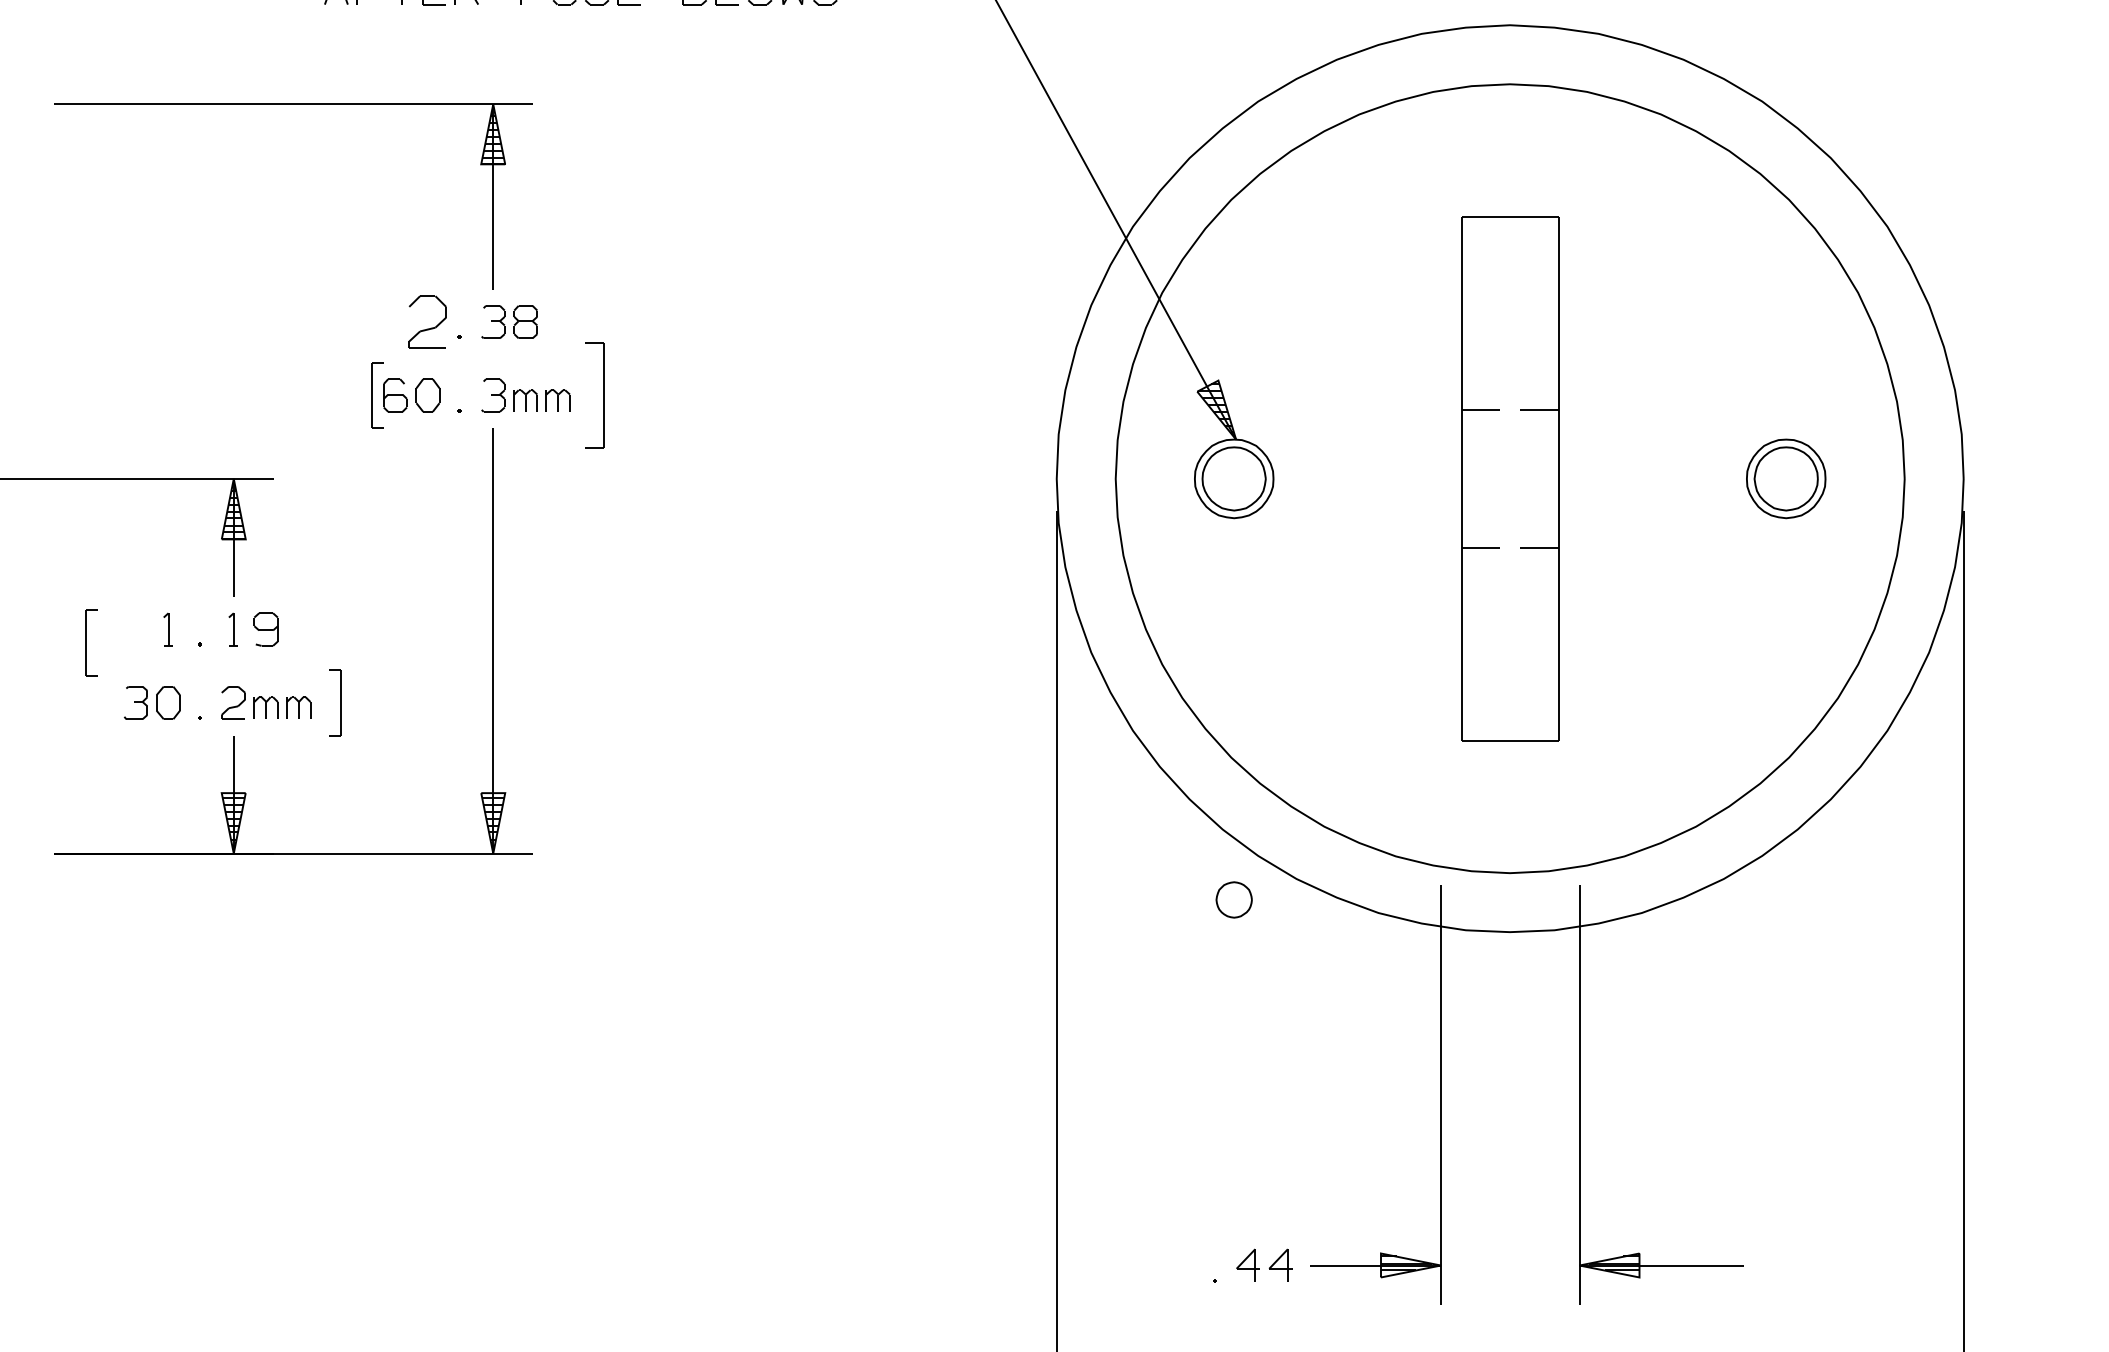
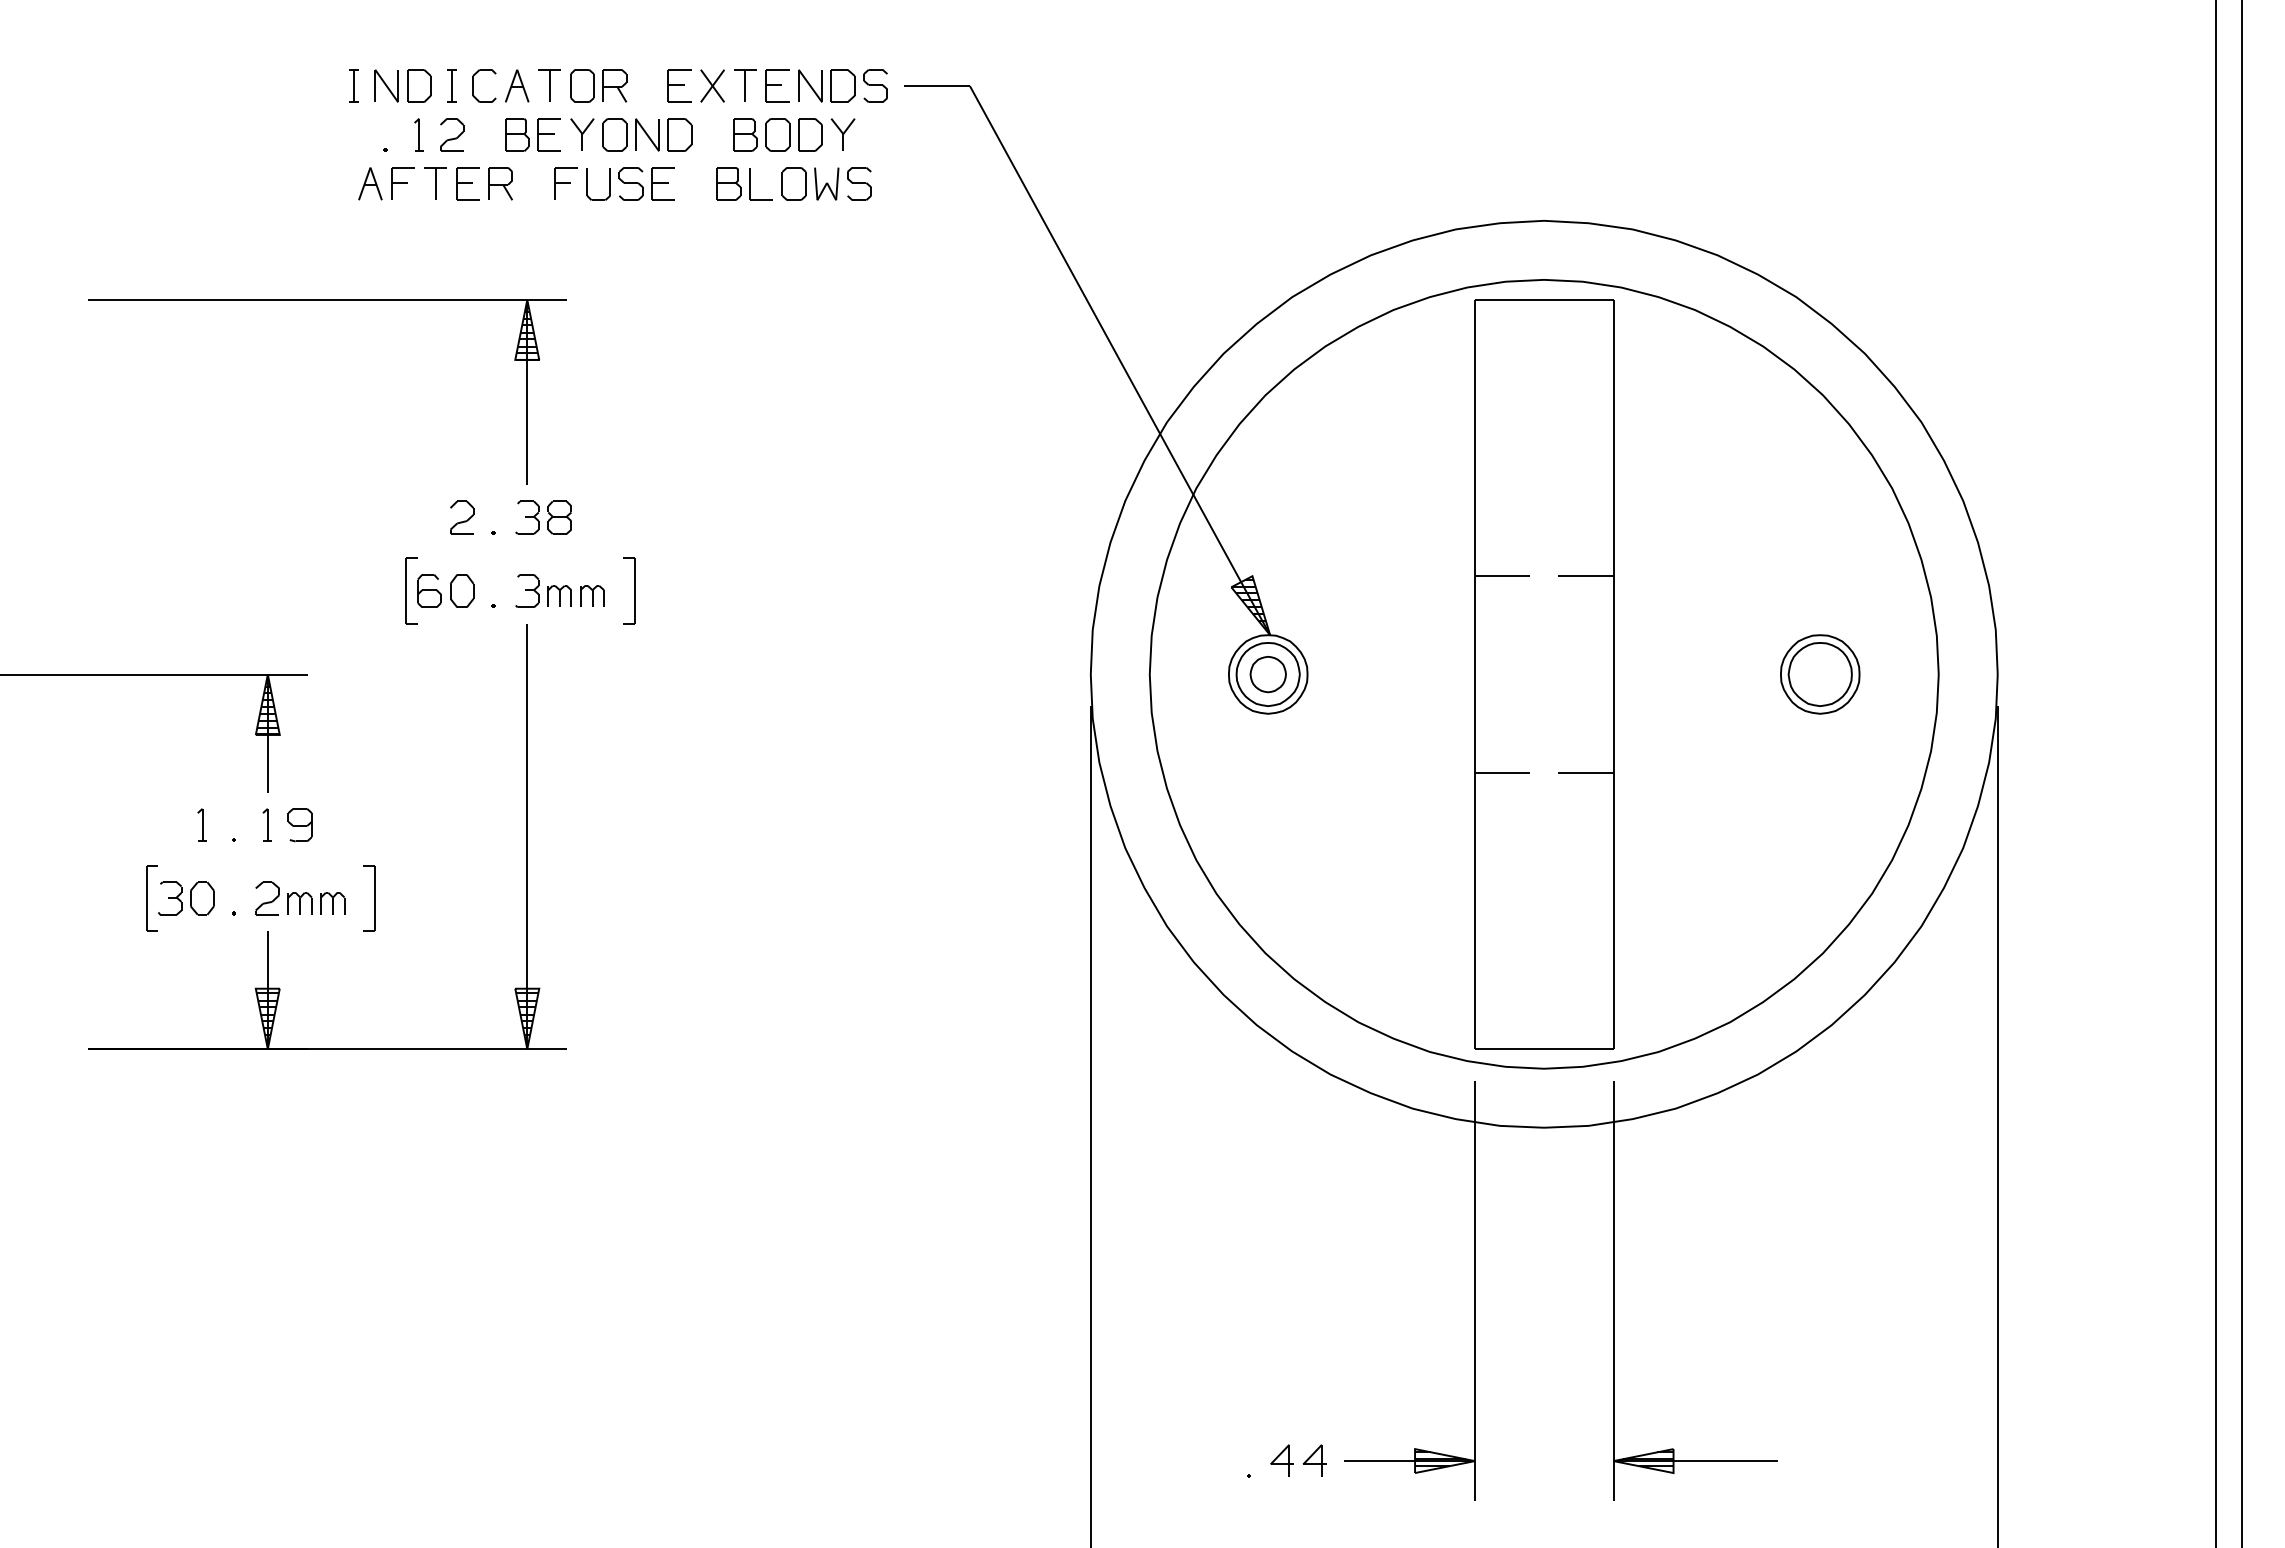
part: (428, 321) -> (462, 517), size x0.62
part: (595, 394) -> (629, 590), size x0.62
part: (1510, 478) -> (1544, 674), size x1.43
part: (91, 642) -> (151, 898), moved
part: (1233, 899) -> (1267, 674), moved

